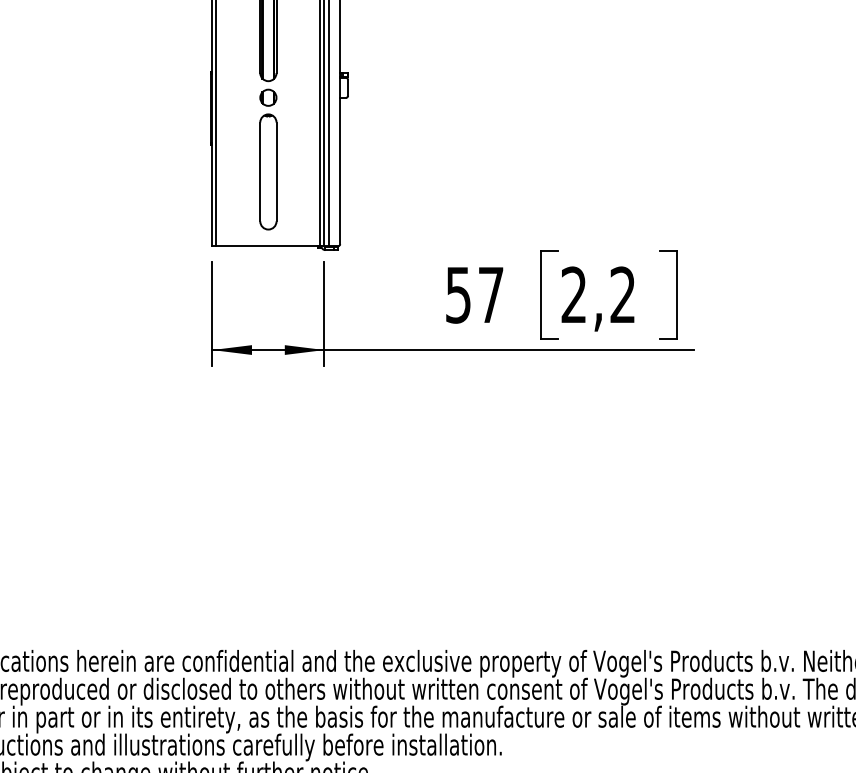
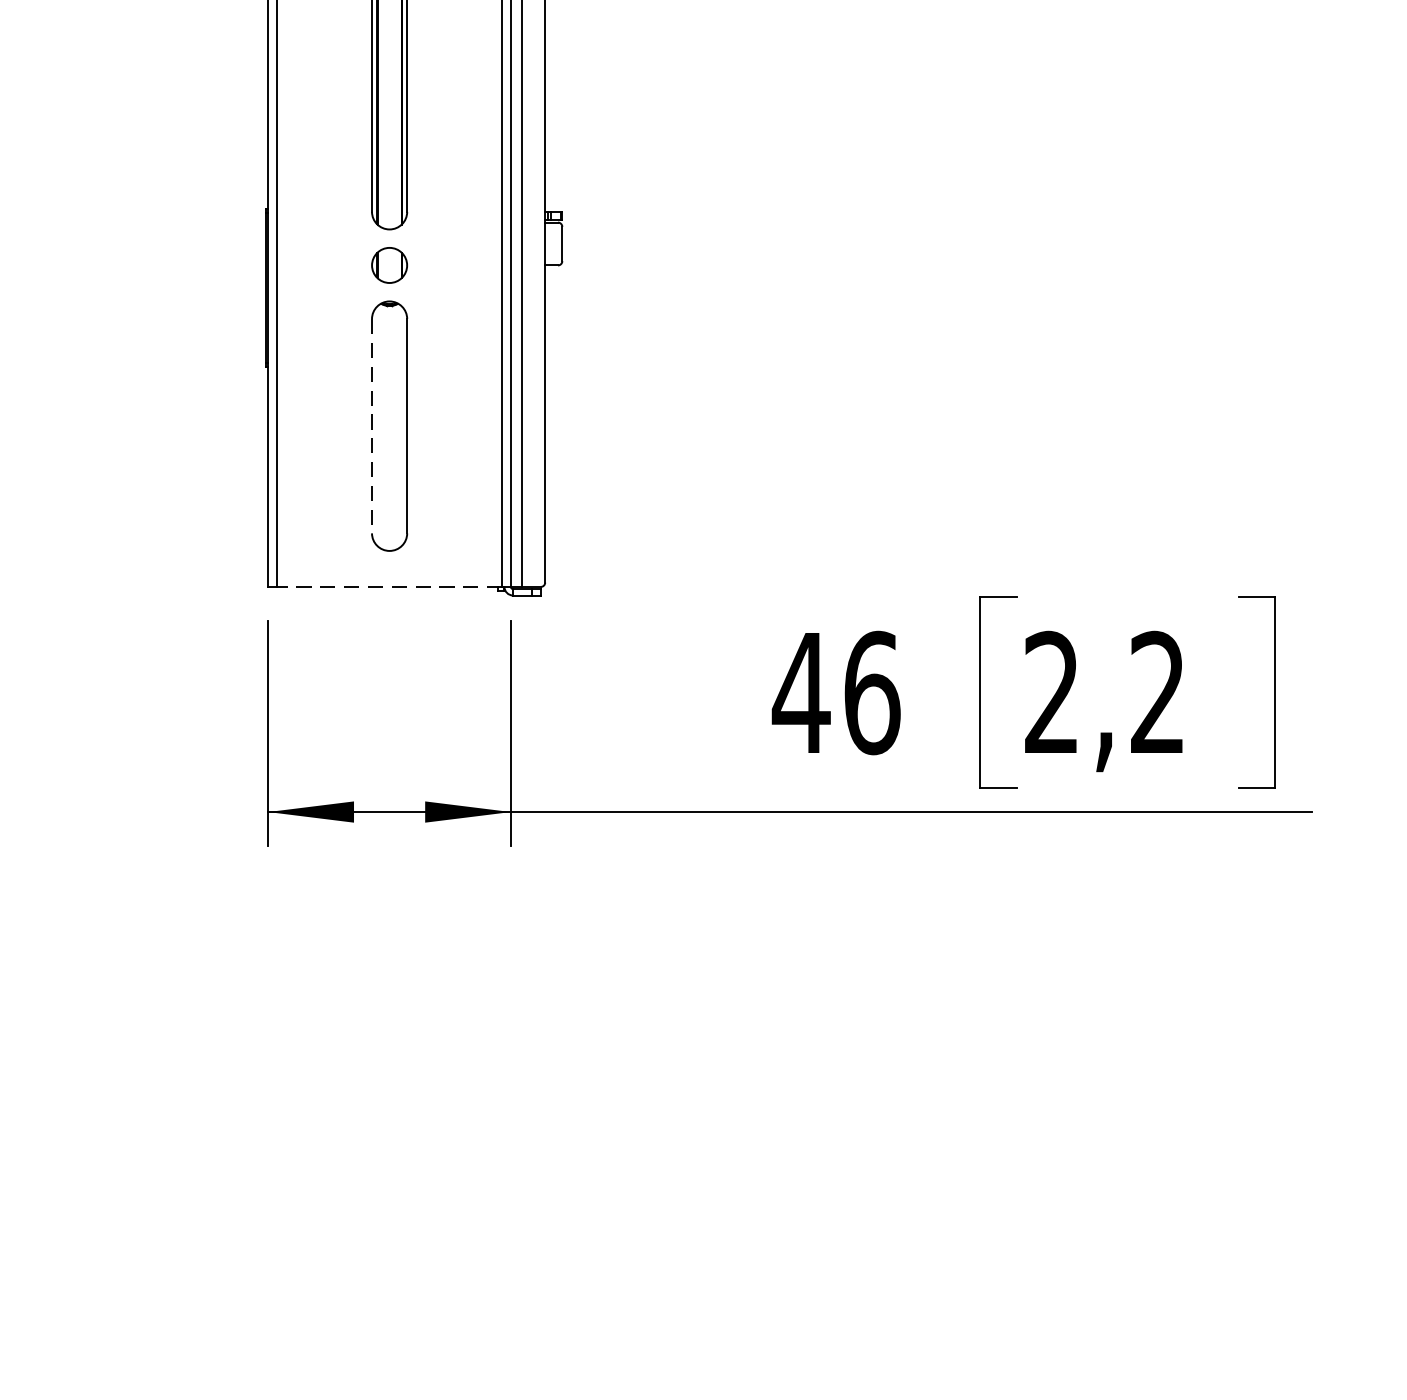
line: (260, 172) -> (372, 427), solid -> dashed
line: (267, 246) -> (387, 587), solid -> dashed
text: (474, 294) -> (836, 691), 57 -> 46

